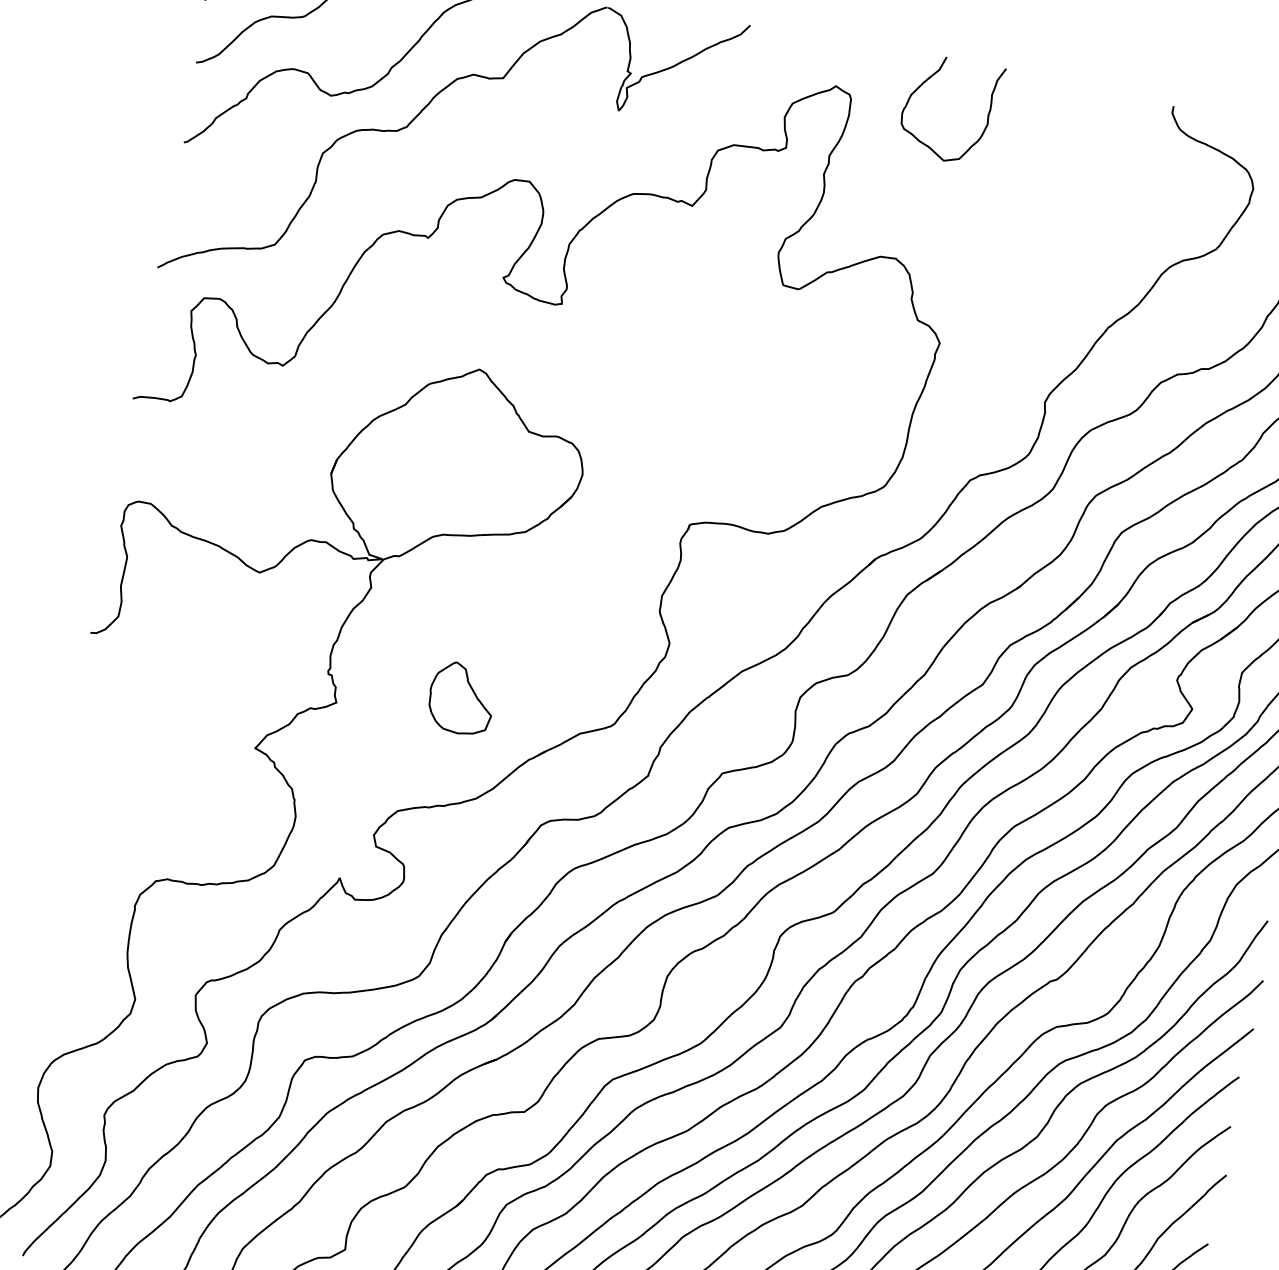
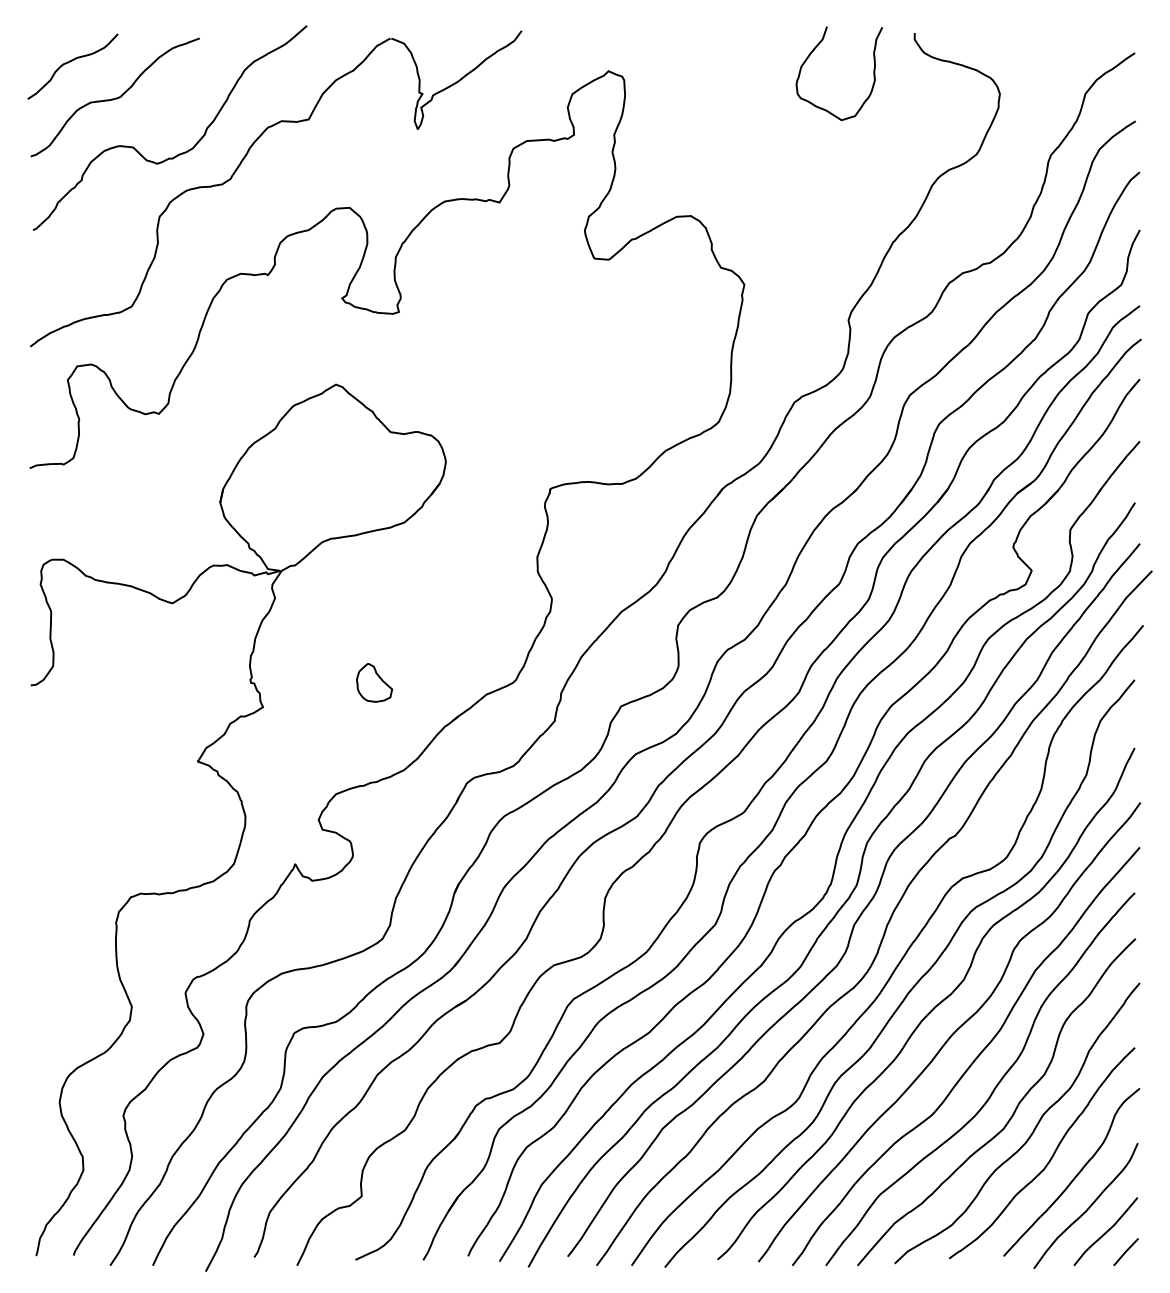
curve: (924, 83) -> (811, 54), moved
part: (461, 698) -> (374, 682), size x0.6

